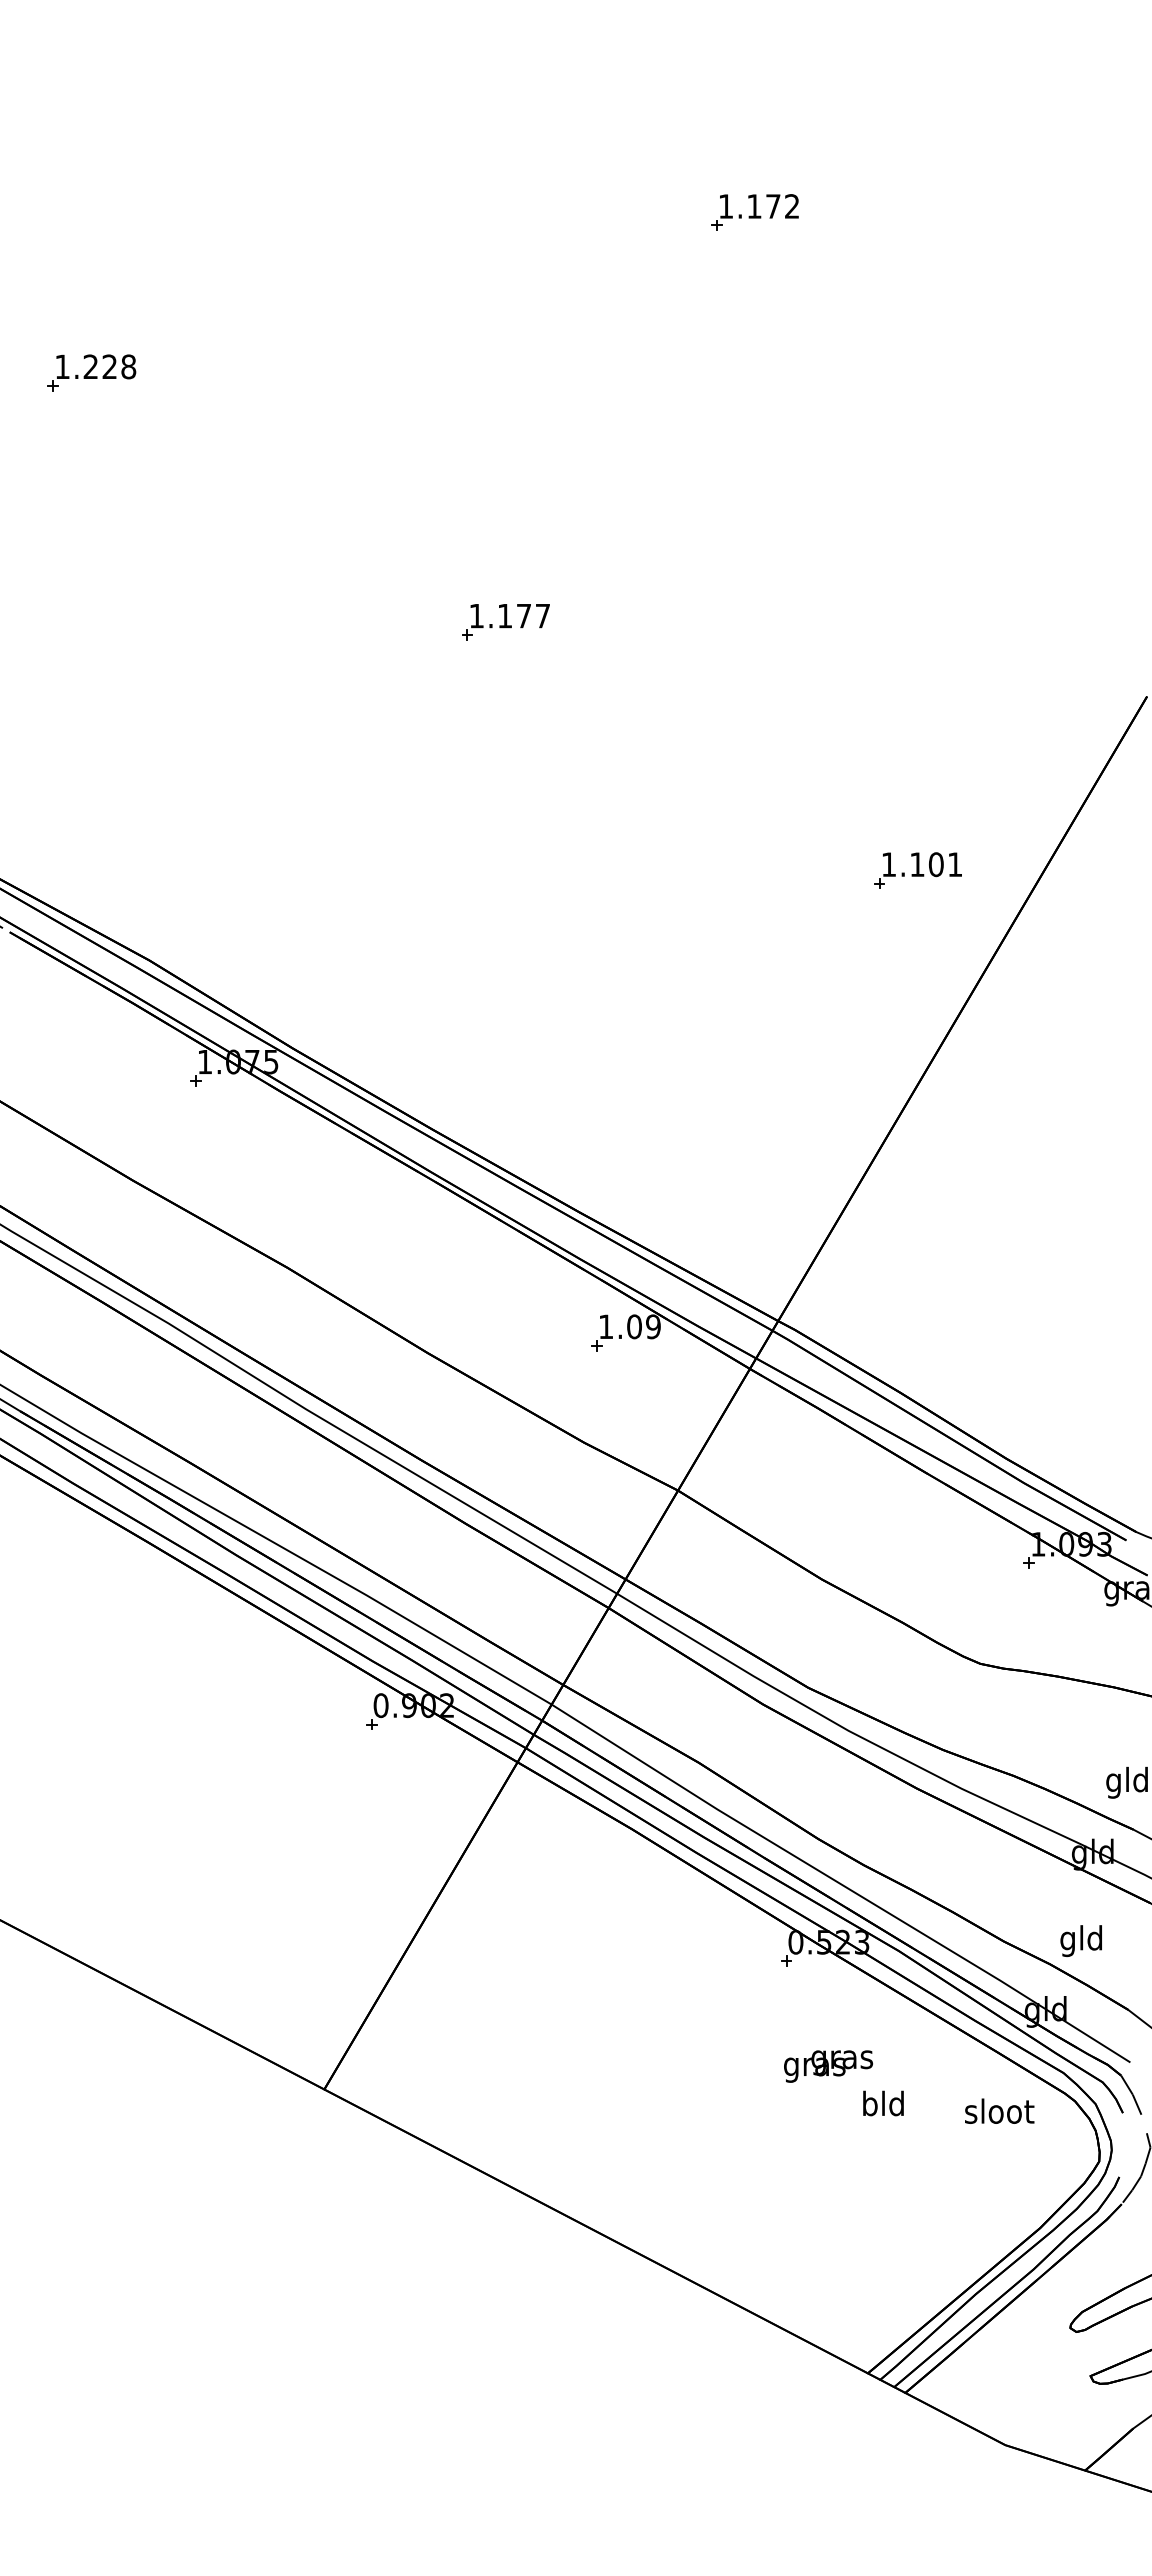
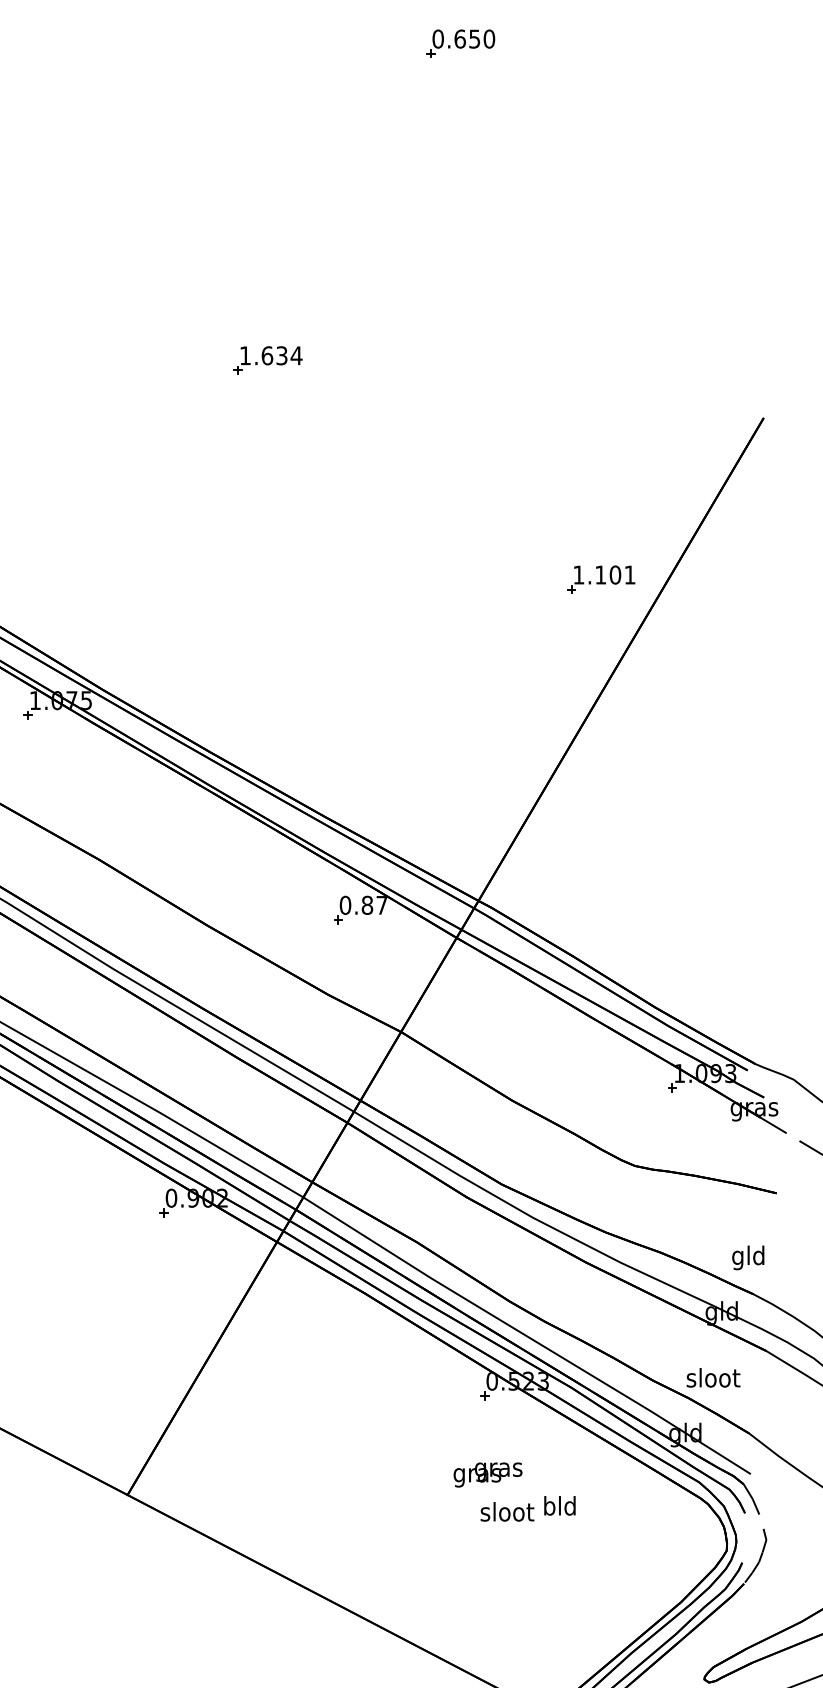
text: (758, 206) -> (463, 39), 1.172 -> 0.650
text: (523, 615) -> (281, 355), 1.177 -> 1.634
part: (917, 870) -> (600, 579), moved
text: (629, 1326) -> (363, 905), 1.09 -> 0.87
text: (1081, 1941) -> (713, 1380), gld -> sloot
text: (828, 2066) -> (488, 1474), moved
text: (999, 2110) -> (507, 1511), moved

